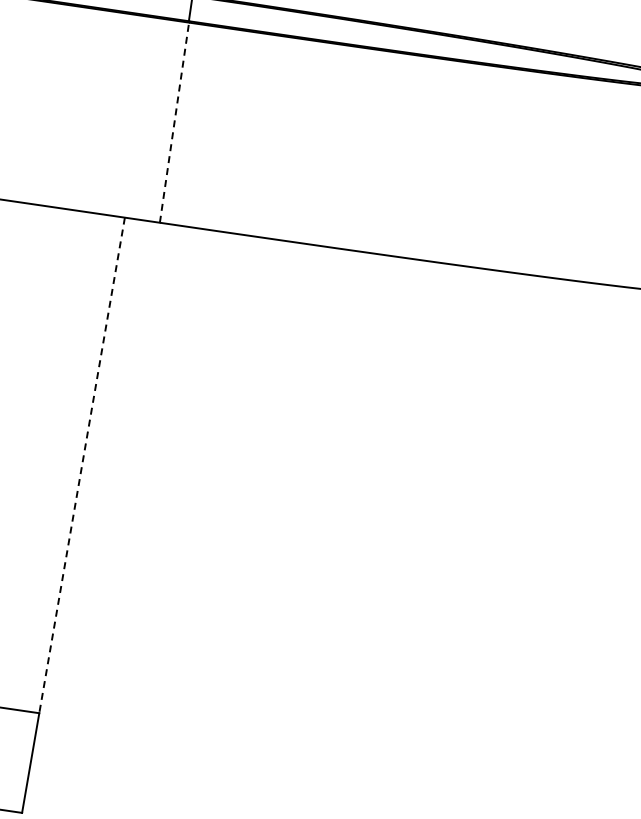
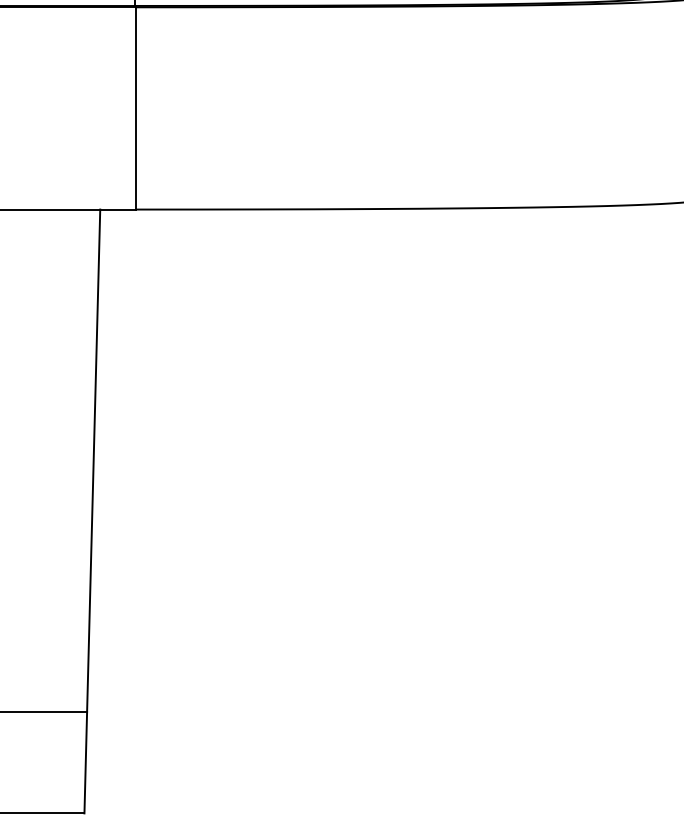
line: (174, 121) -> (135, 107), dashed -> solid
line: (81, 465) -> (93, 461), dashed -> solid

